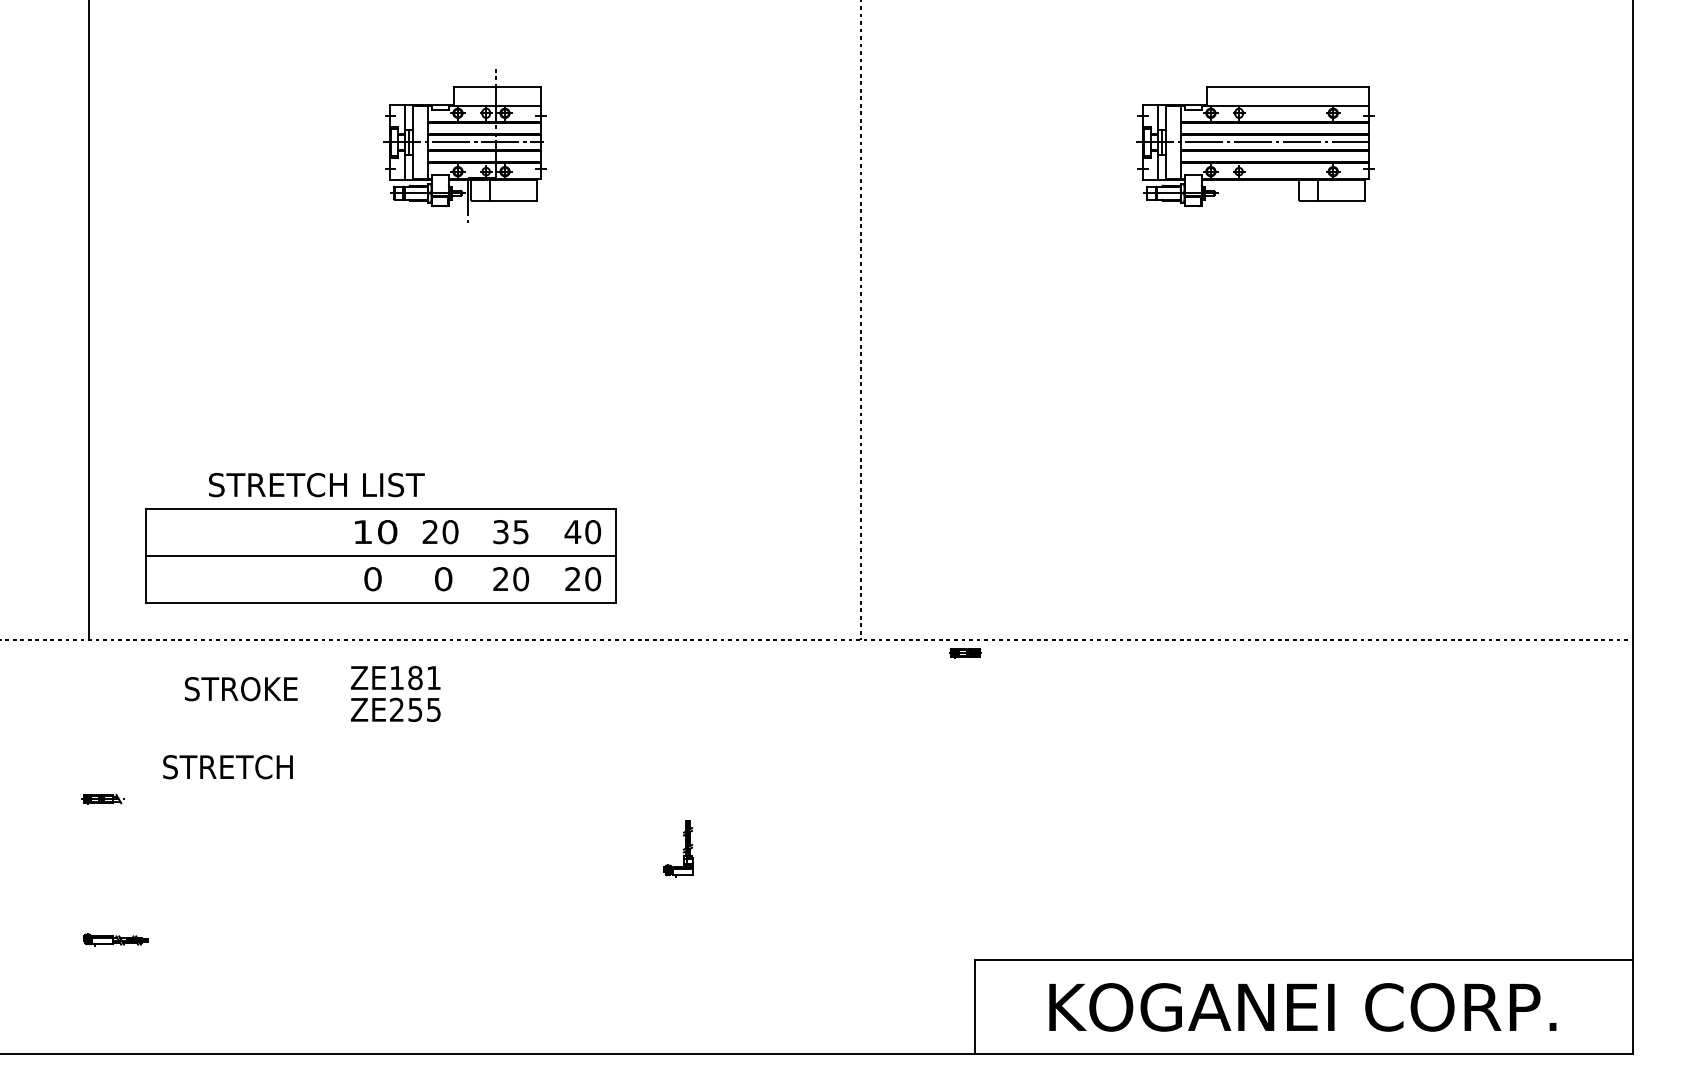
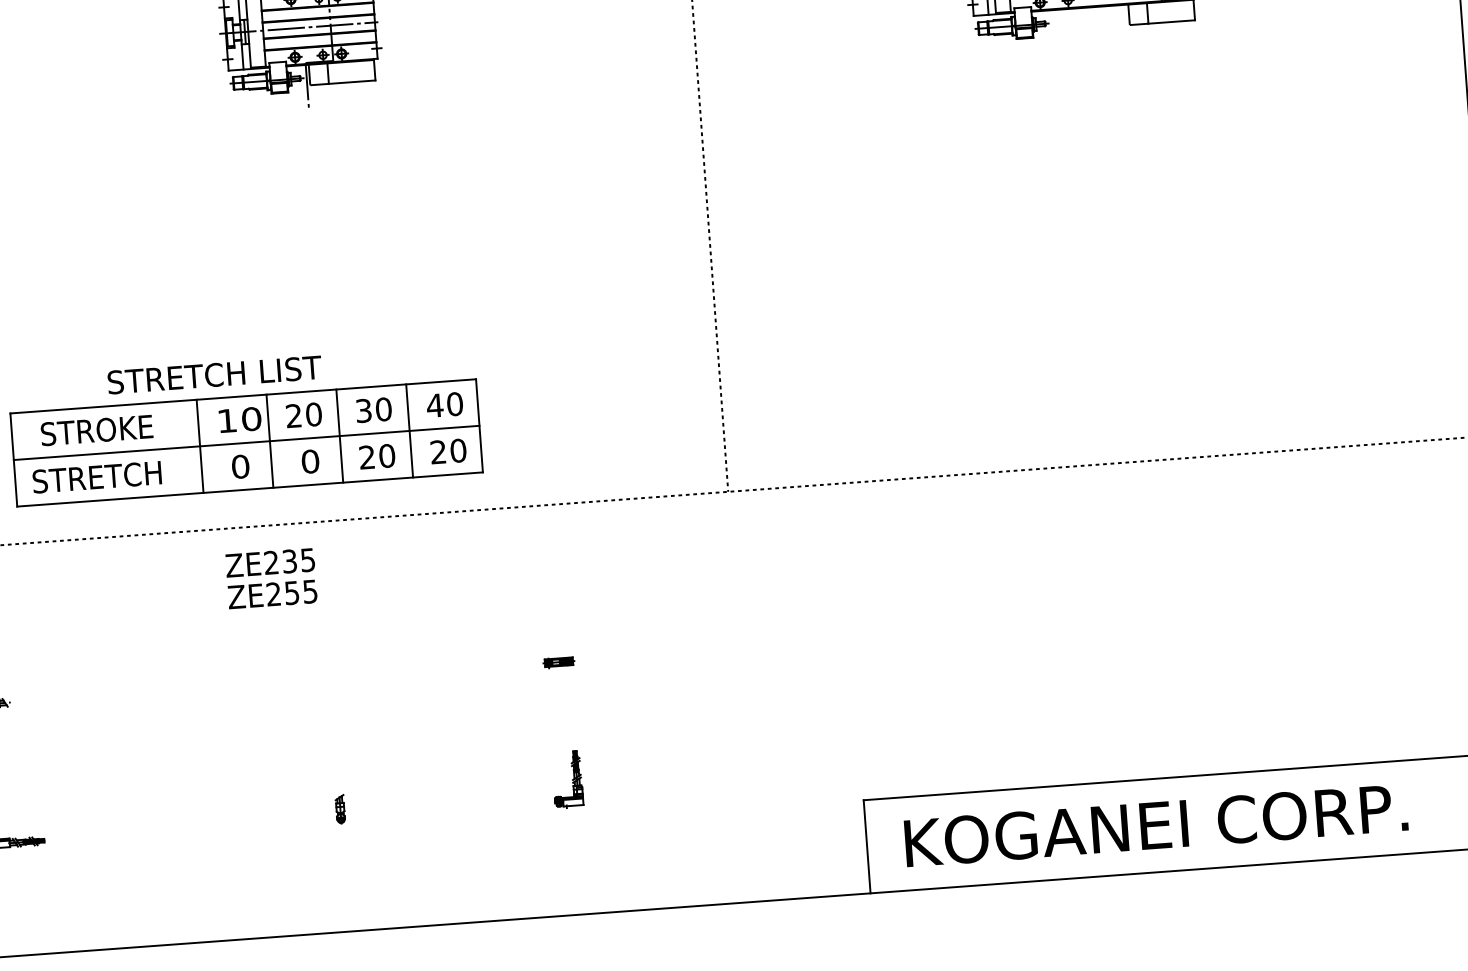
text: (316, 485) -> (214, 375), moved
text: (521, 532) -> (384, 409), 35 -> 30
line: (333, 555) -> (199, 446), added
line: (404, 555) -> (270, 441), added
line: (474, 555) -> (339, 435), added
line: (545, 555) -> (409, 430), added
part: (965, 653) -> (558, 662), moved
text: (415, 677) -> (289, 560), ZE181 -> ZE235
text: (241, 689) -> (97, 430), moved
text: (227, 767) -> (96, 477), moved
part: (678, 848) -> (567, 779), moved
part: (447, 930) -> (339, 809), added
text: (1302, 1007) -> (1155, 825), moved

